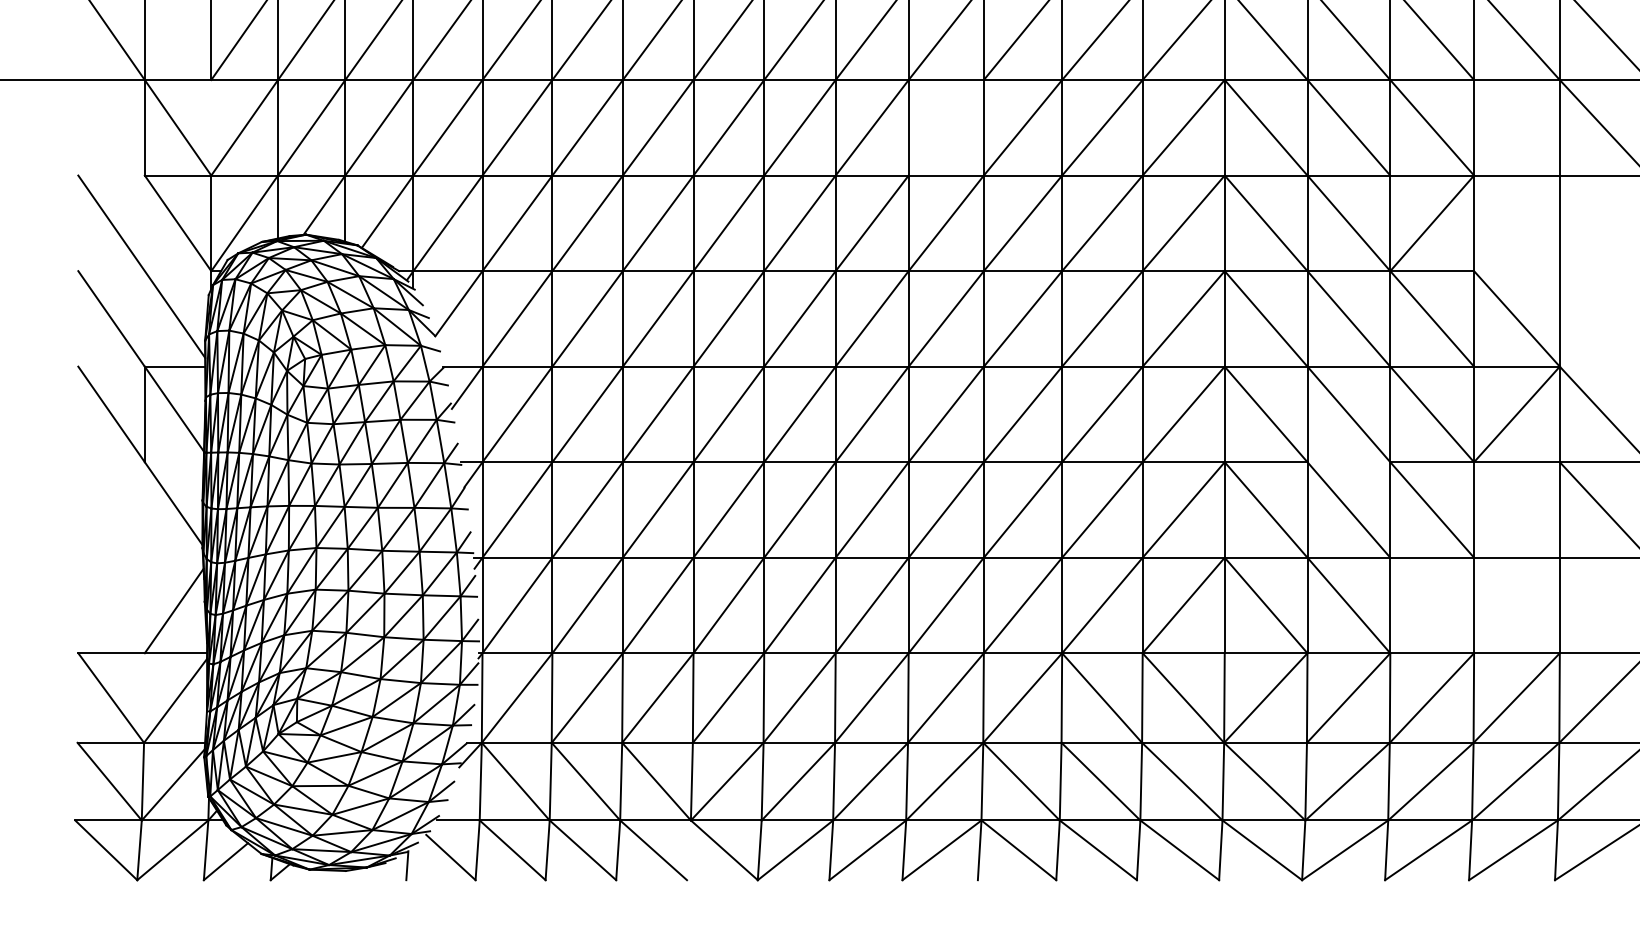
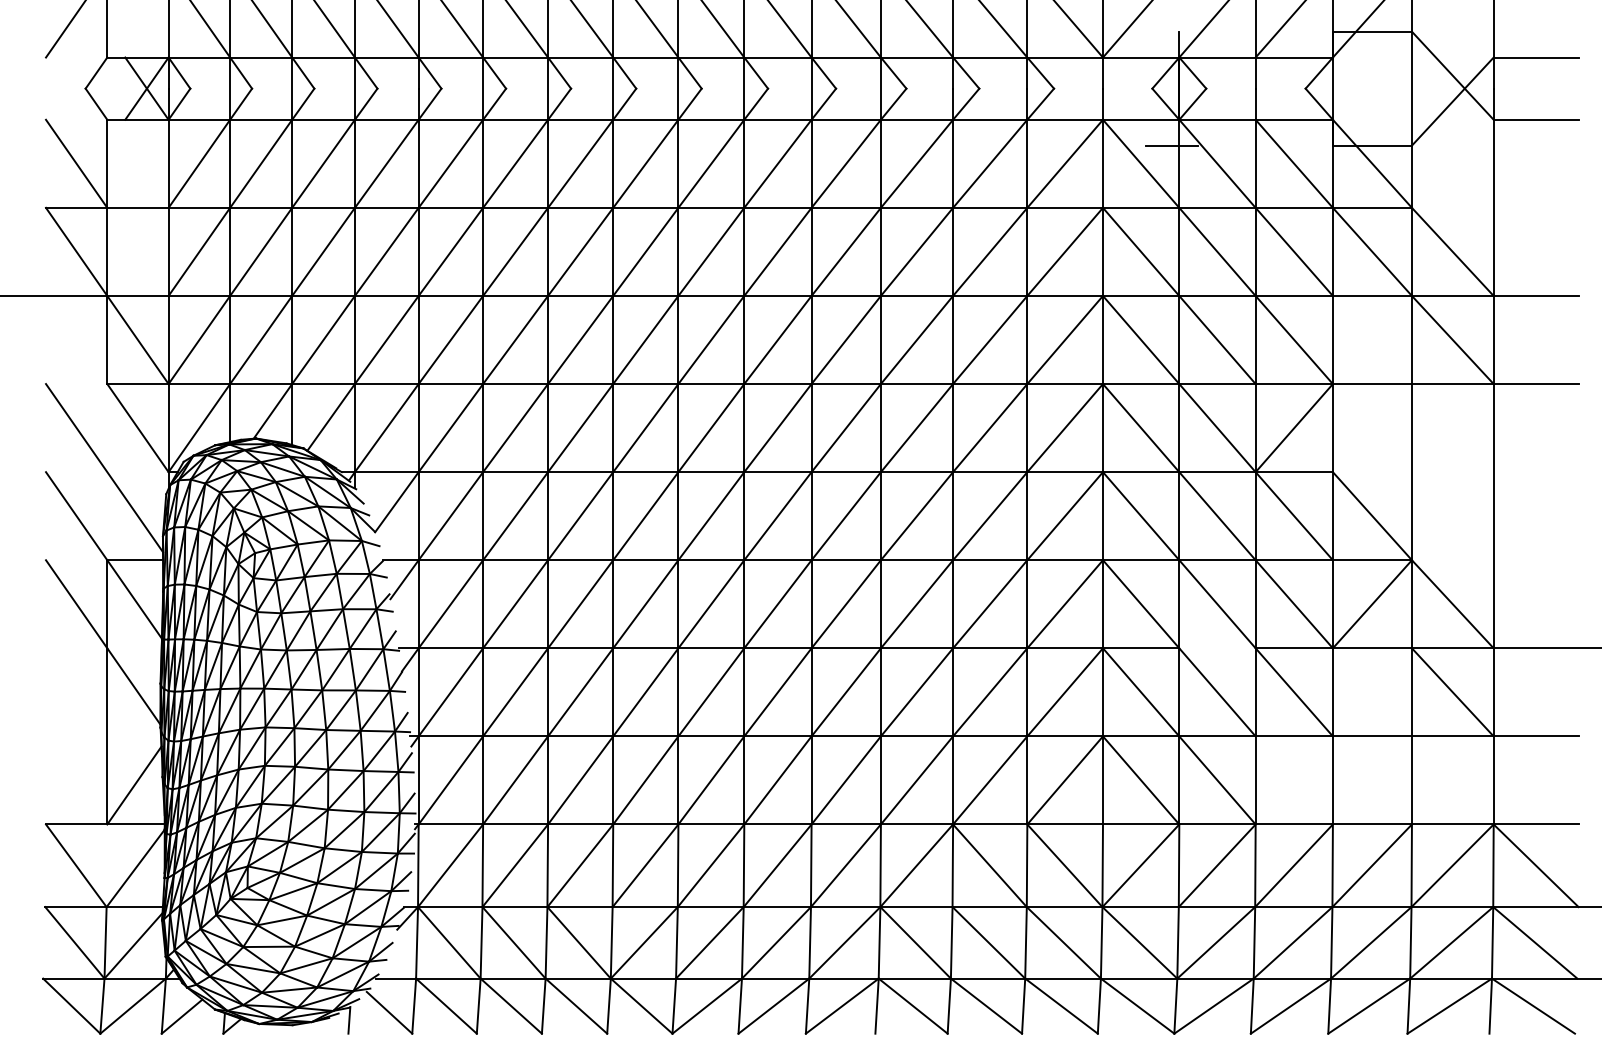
line: (211, 127) -> (168, 339), added
line: (945, 127) -> (845, 339), added
line: (145, 557) -> (107, 736), added
line: (688, 849) -> (608, 1005), added

